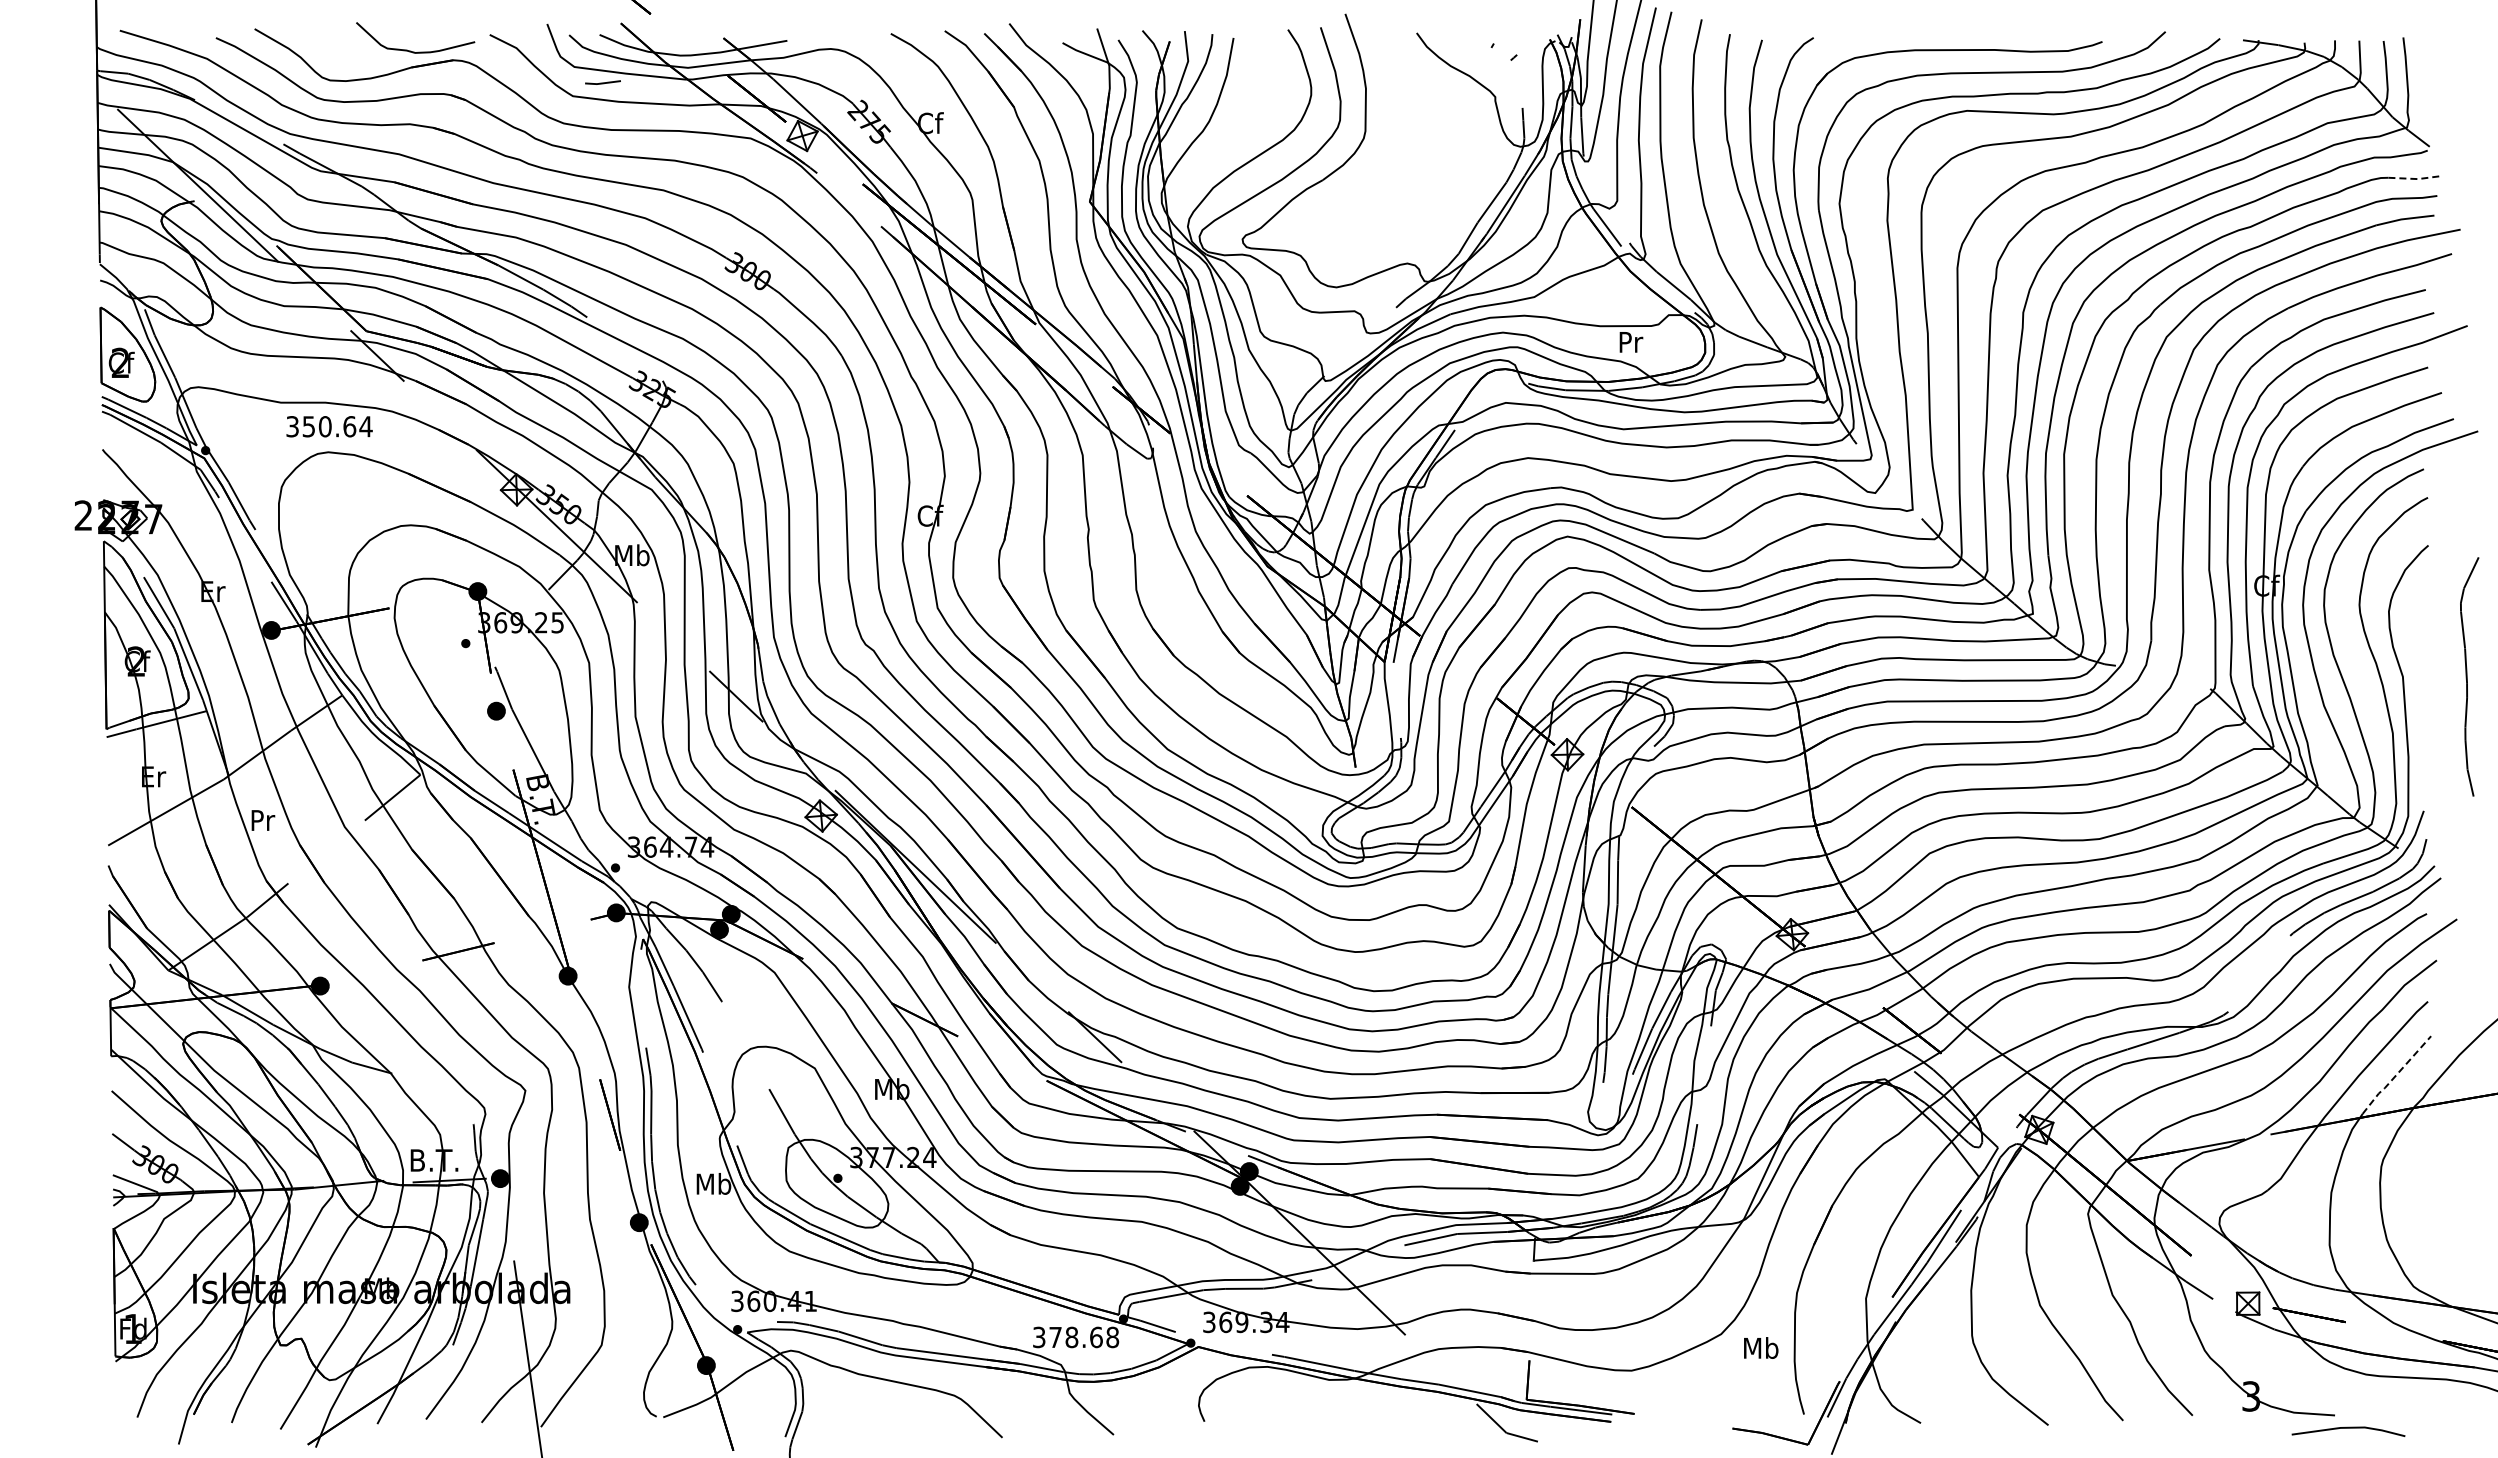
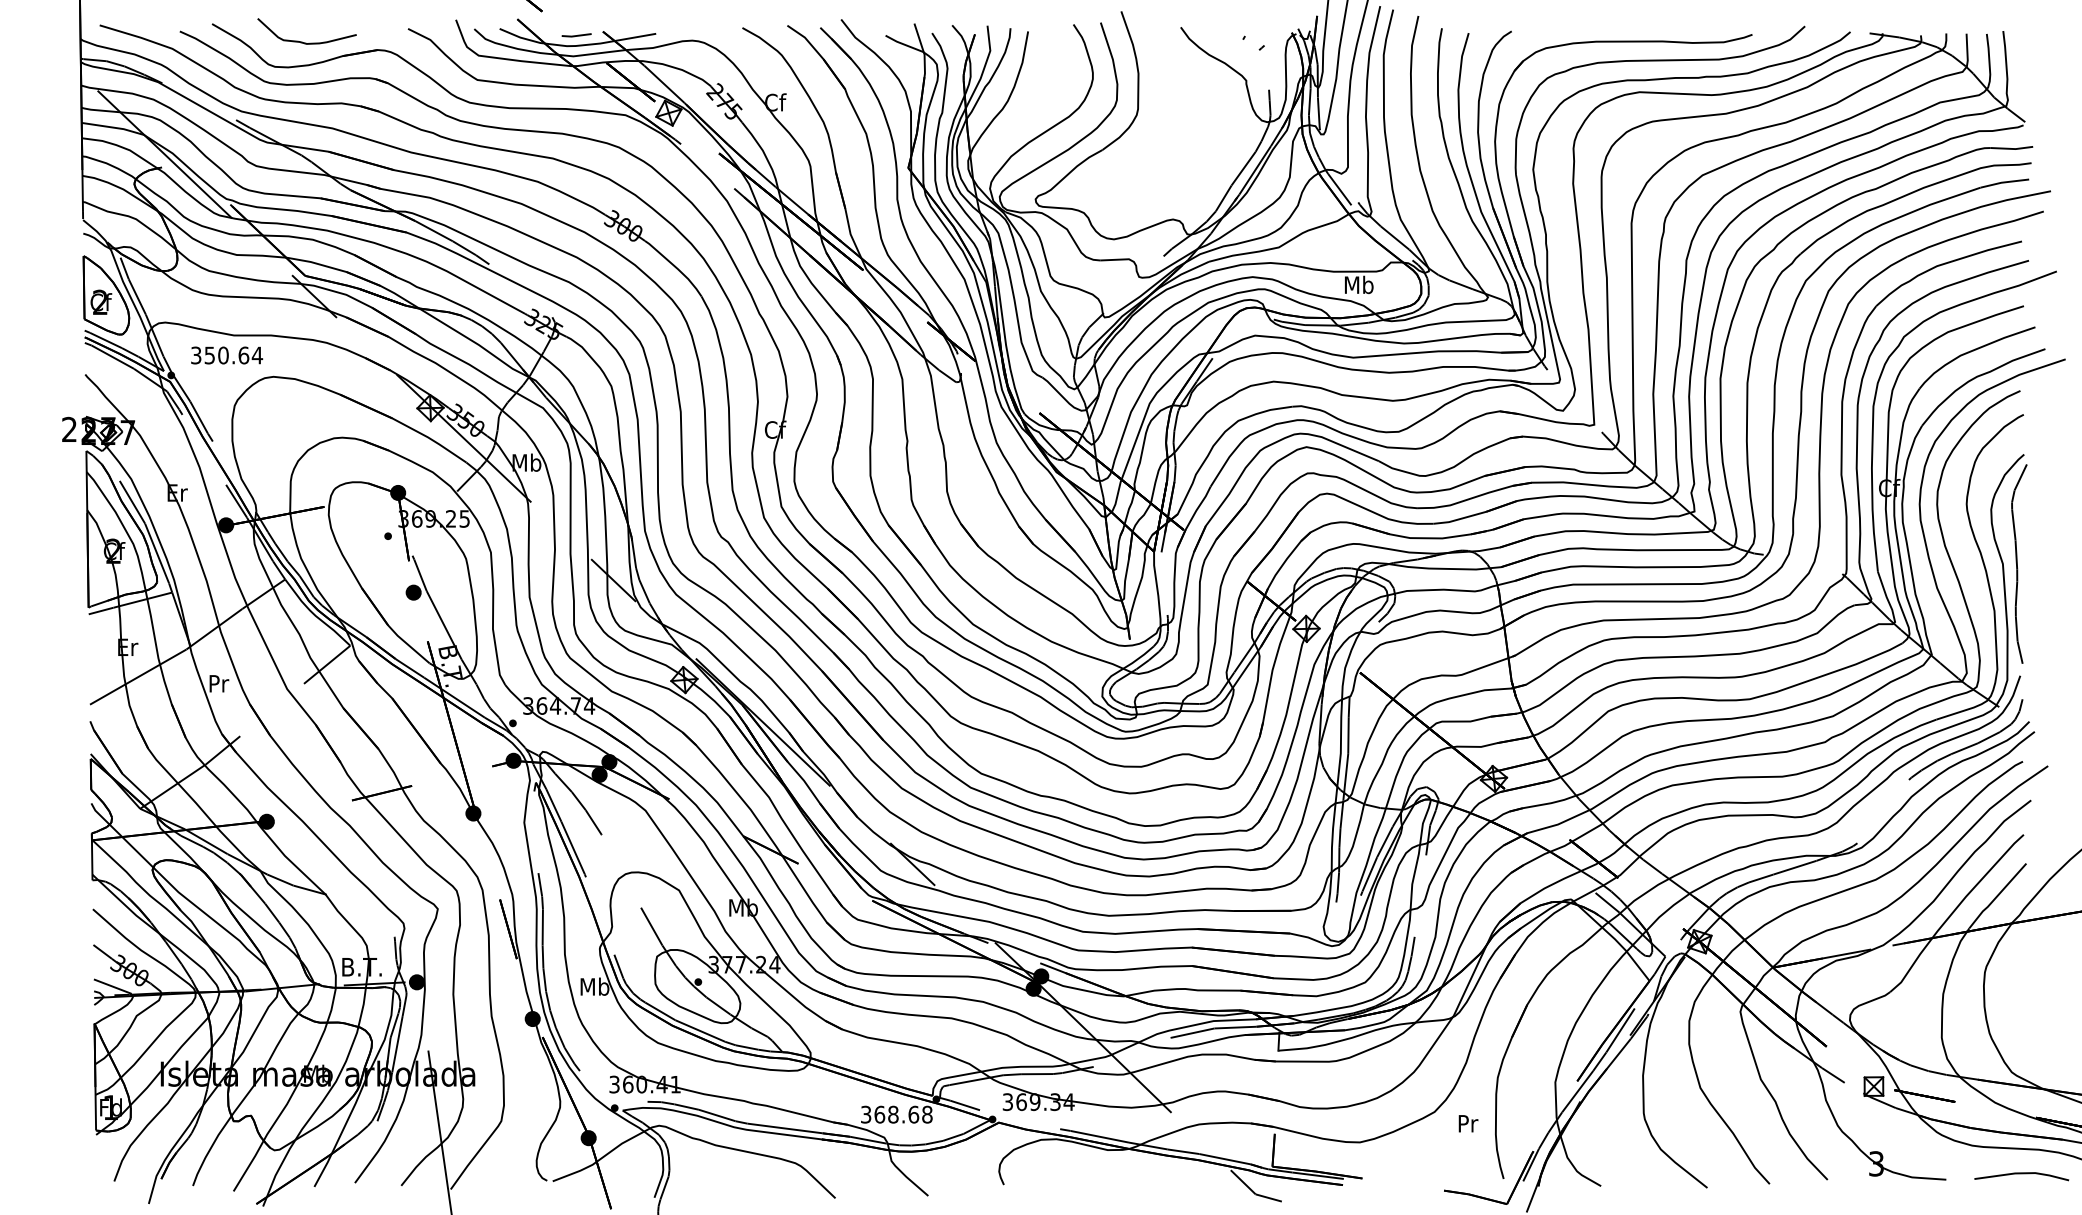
curve: (410, 50) -> (302, 41), moved
line: (602, 82) -> (576, 35), moved
line: (2414, 178) -> (2012, 148), dashed -> solid
text: (1630, 342) -> (1359, 285), Pr -> Mb
text: (329, 426) -> (226, 355), moved
curve: (2467, 676) -> (2017, 563), moved
line: (2396, 1075) -> (1997, 896), dashed -> solid
text: (1055, 1337) -> (879, 1114), 378.68 -> 368.68
text: (1761, 1347) -> (1468, 1123), Mb -> Pr
line: (2348, 1428) -> (2021, 1173), moved

